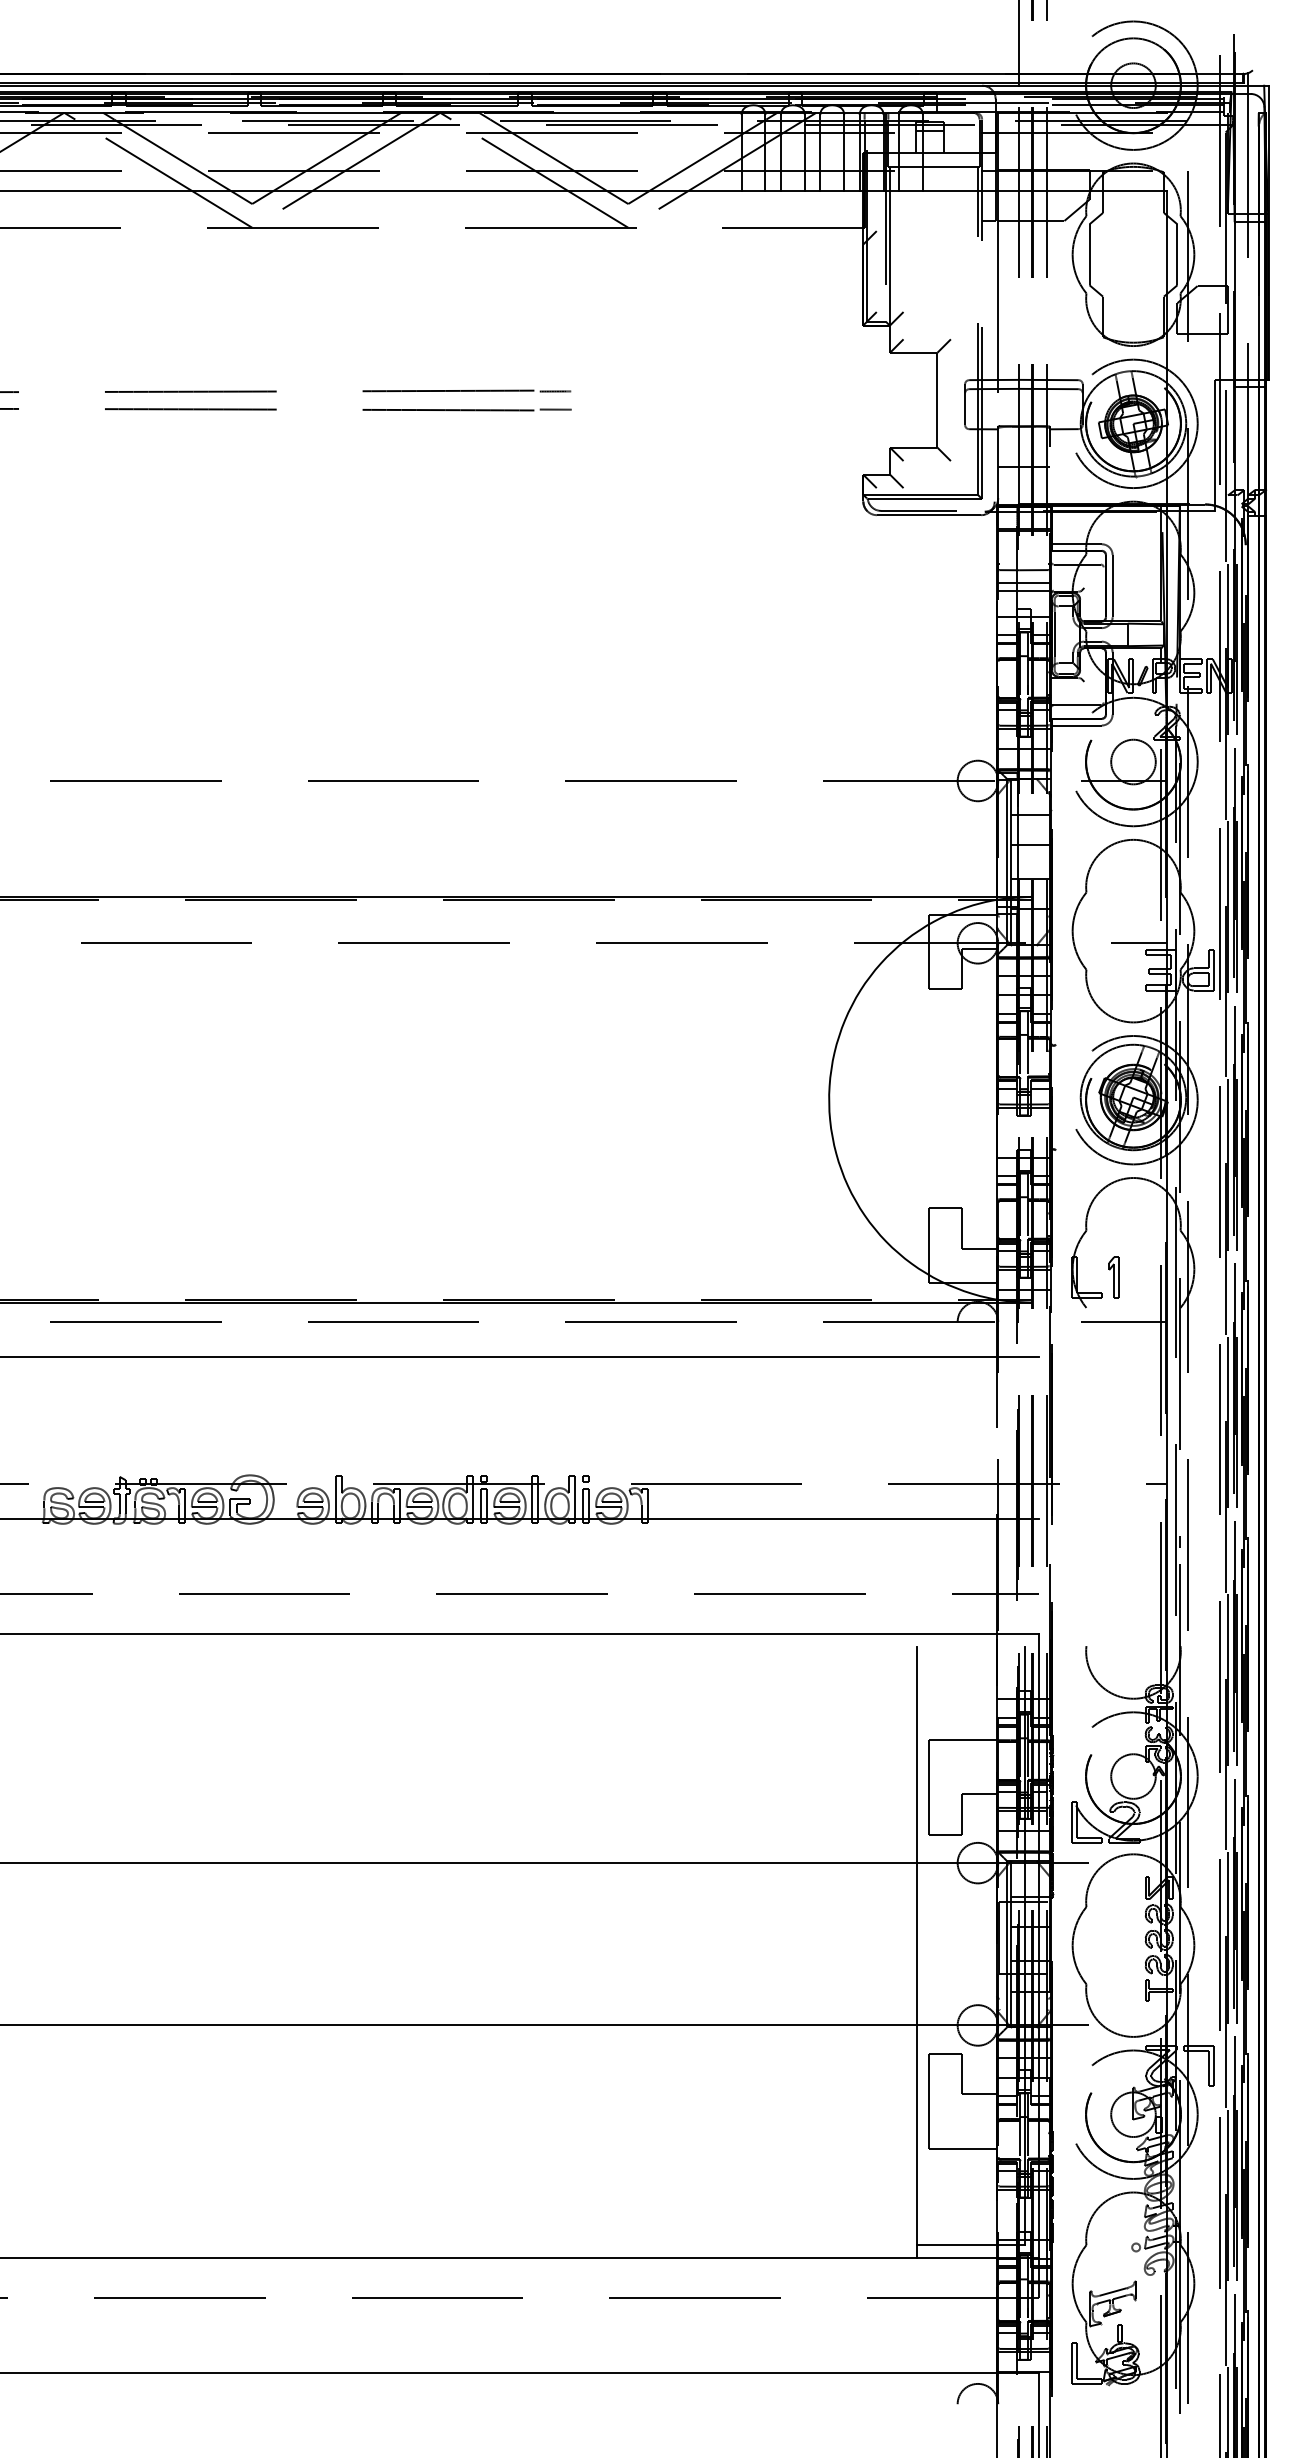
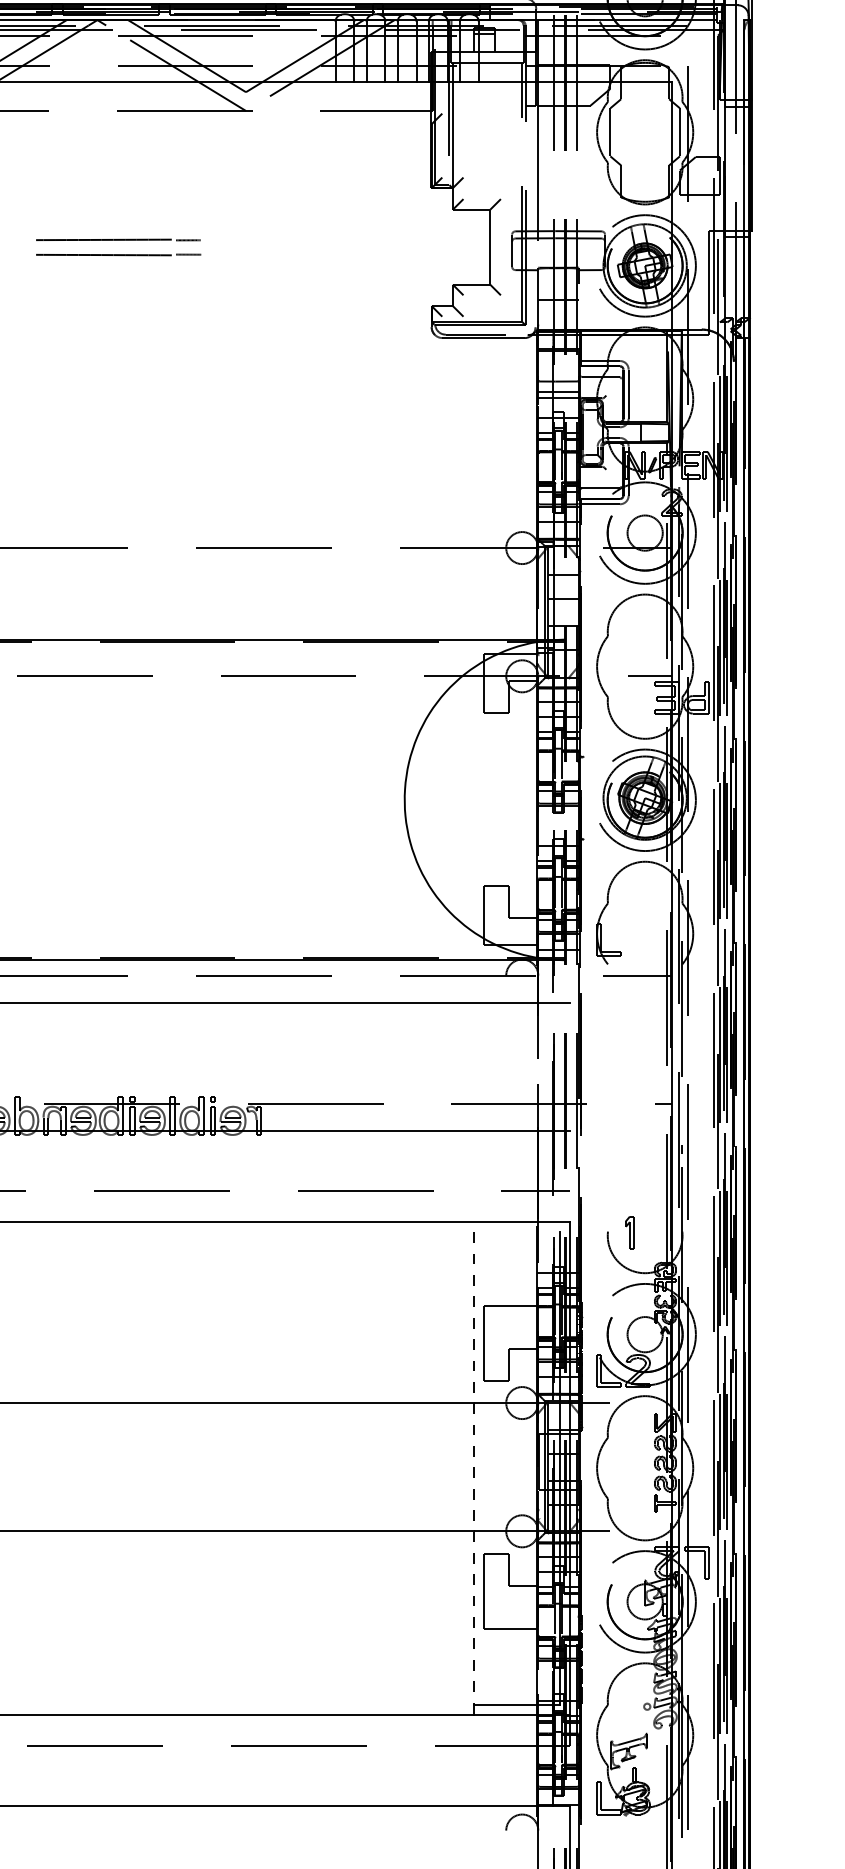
part: (1113, 1277) -> (629, 1232), moved
line: (917, 1945) -> (474, 1468), solid -> dashed

